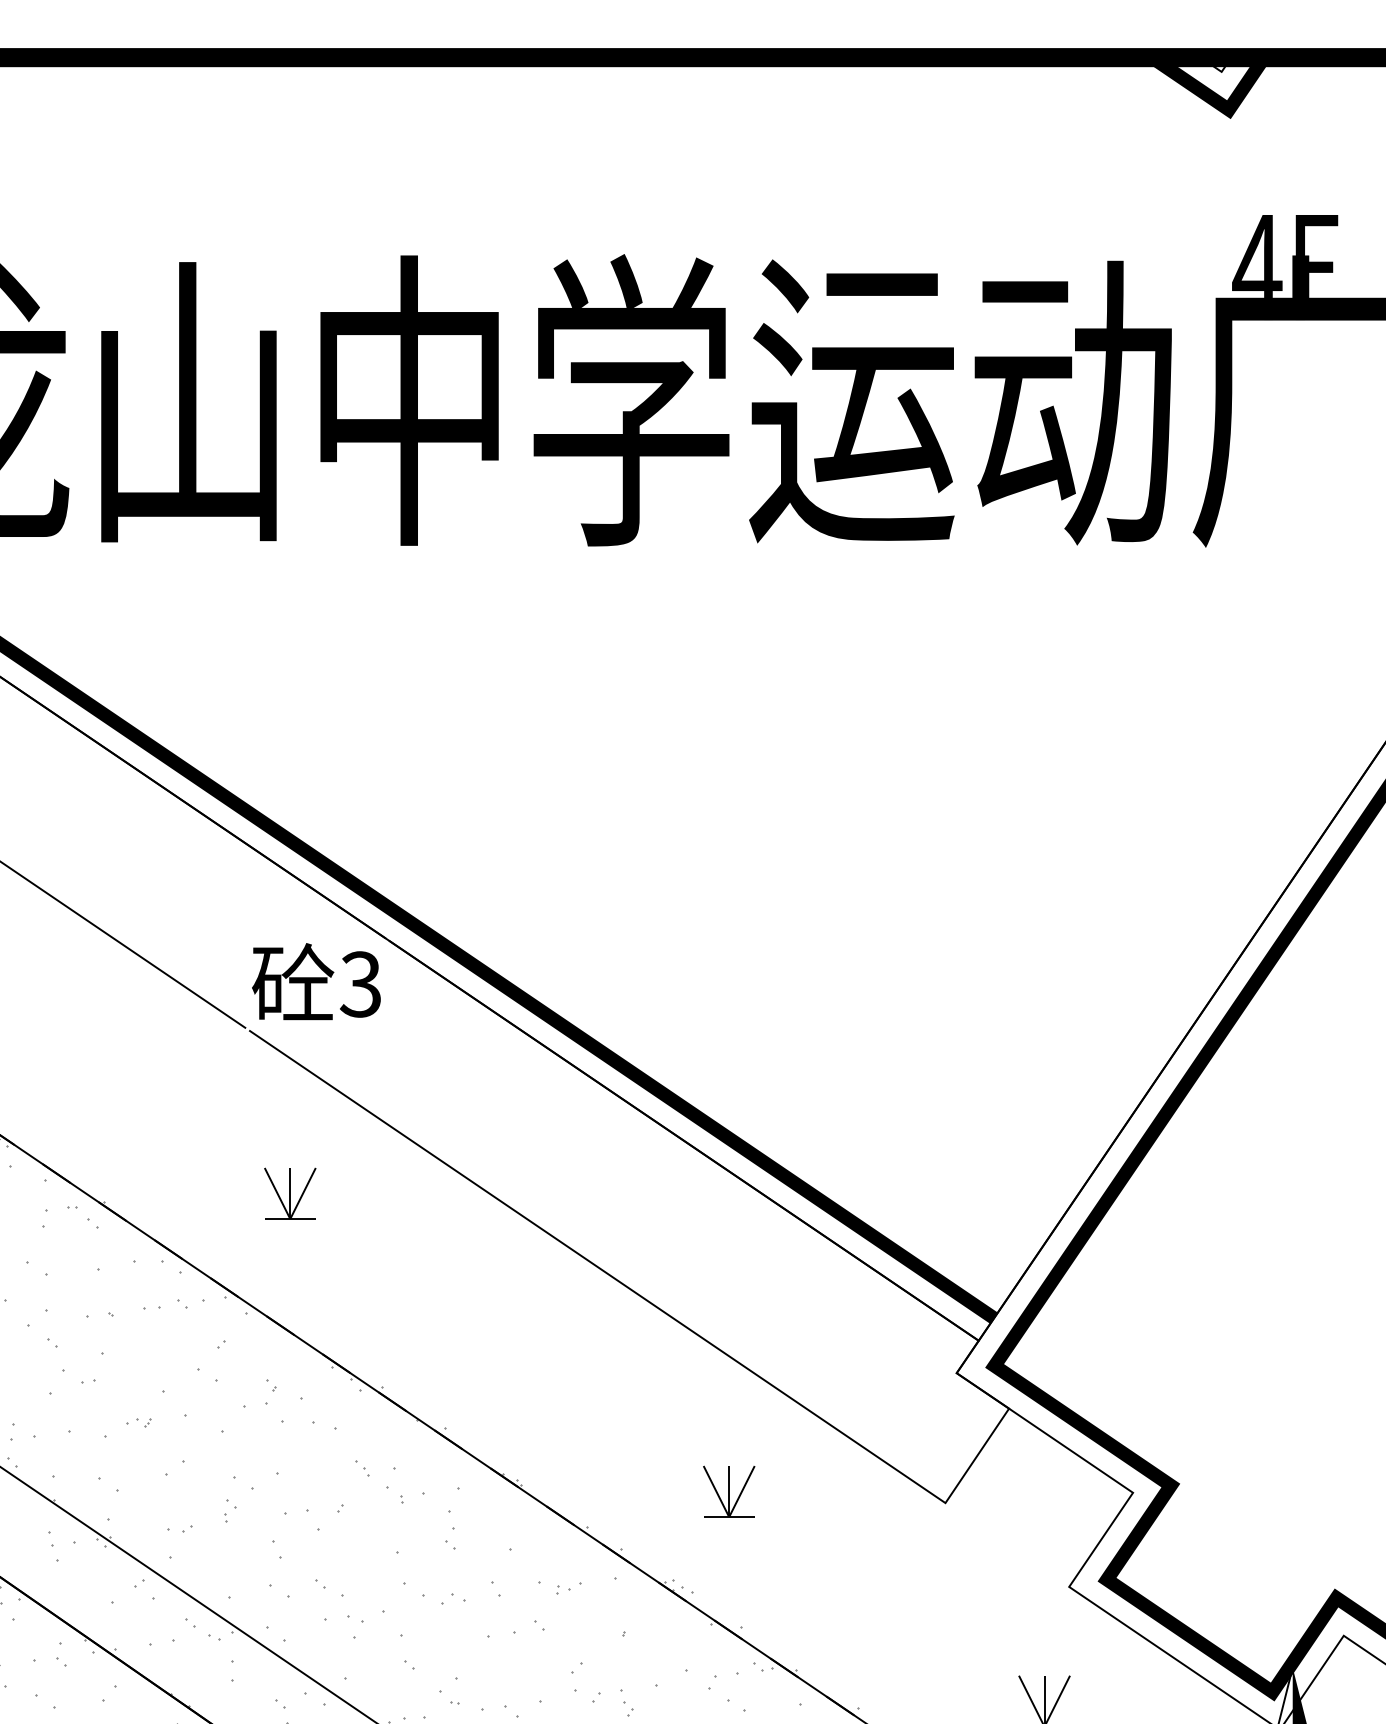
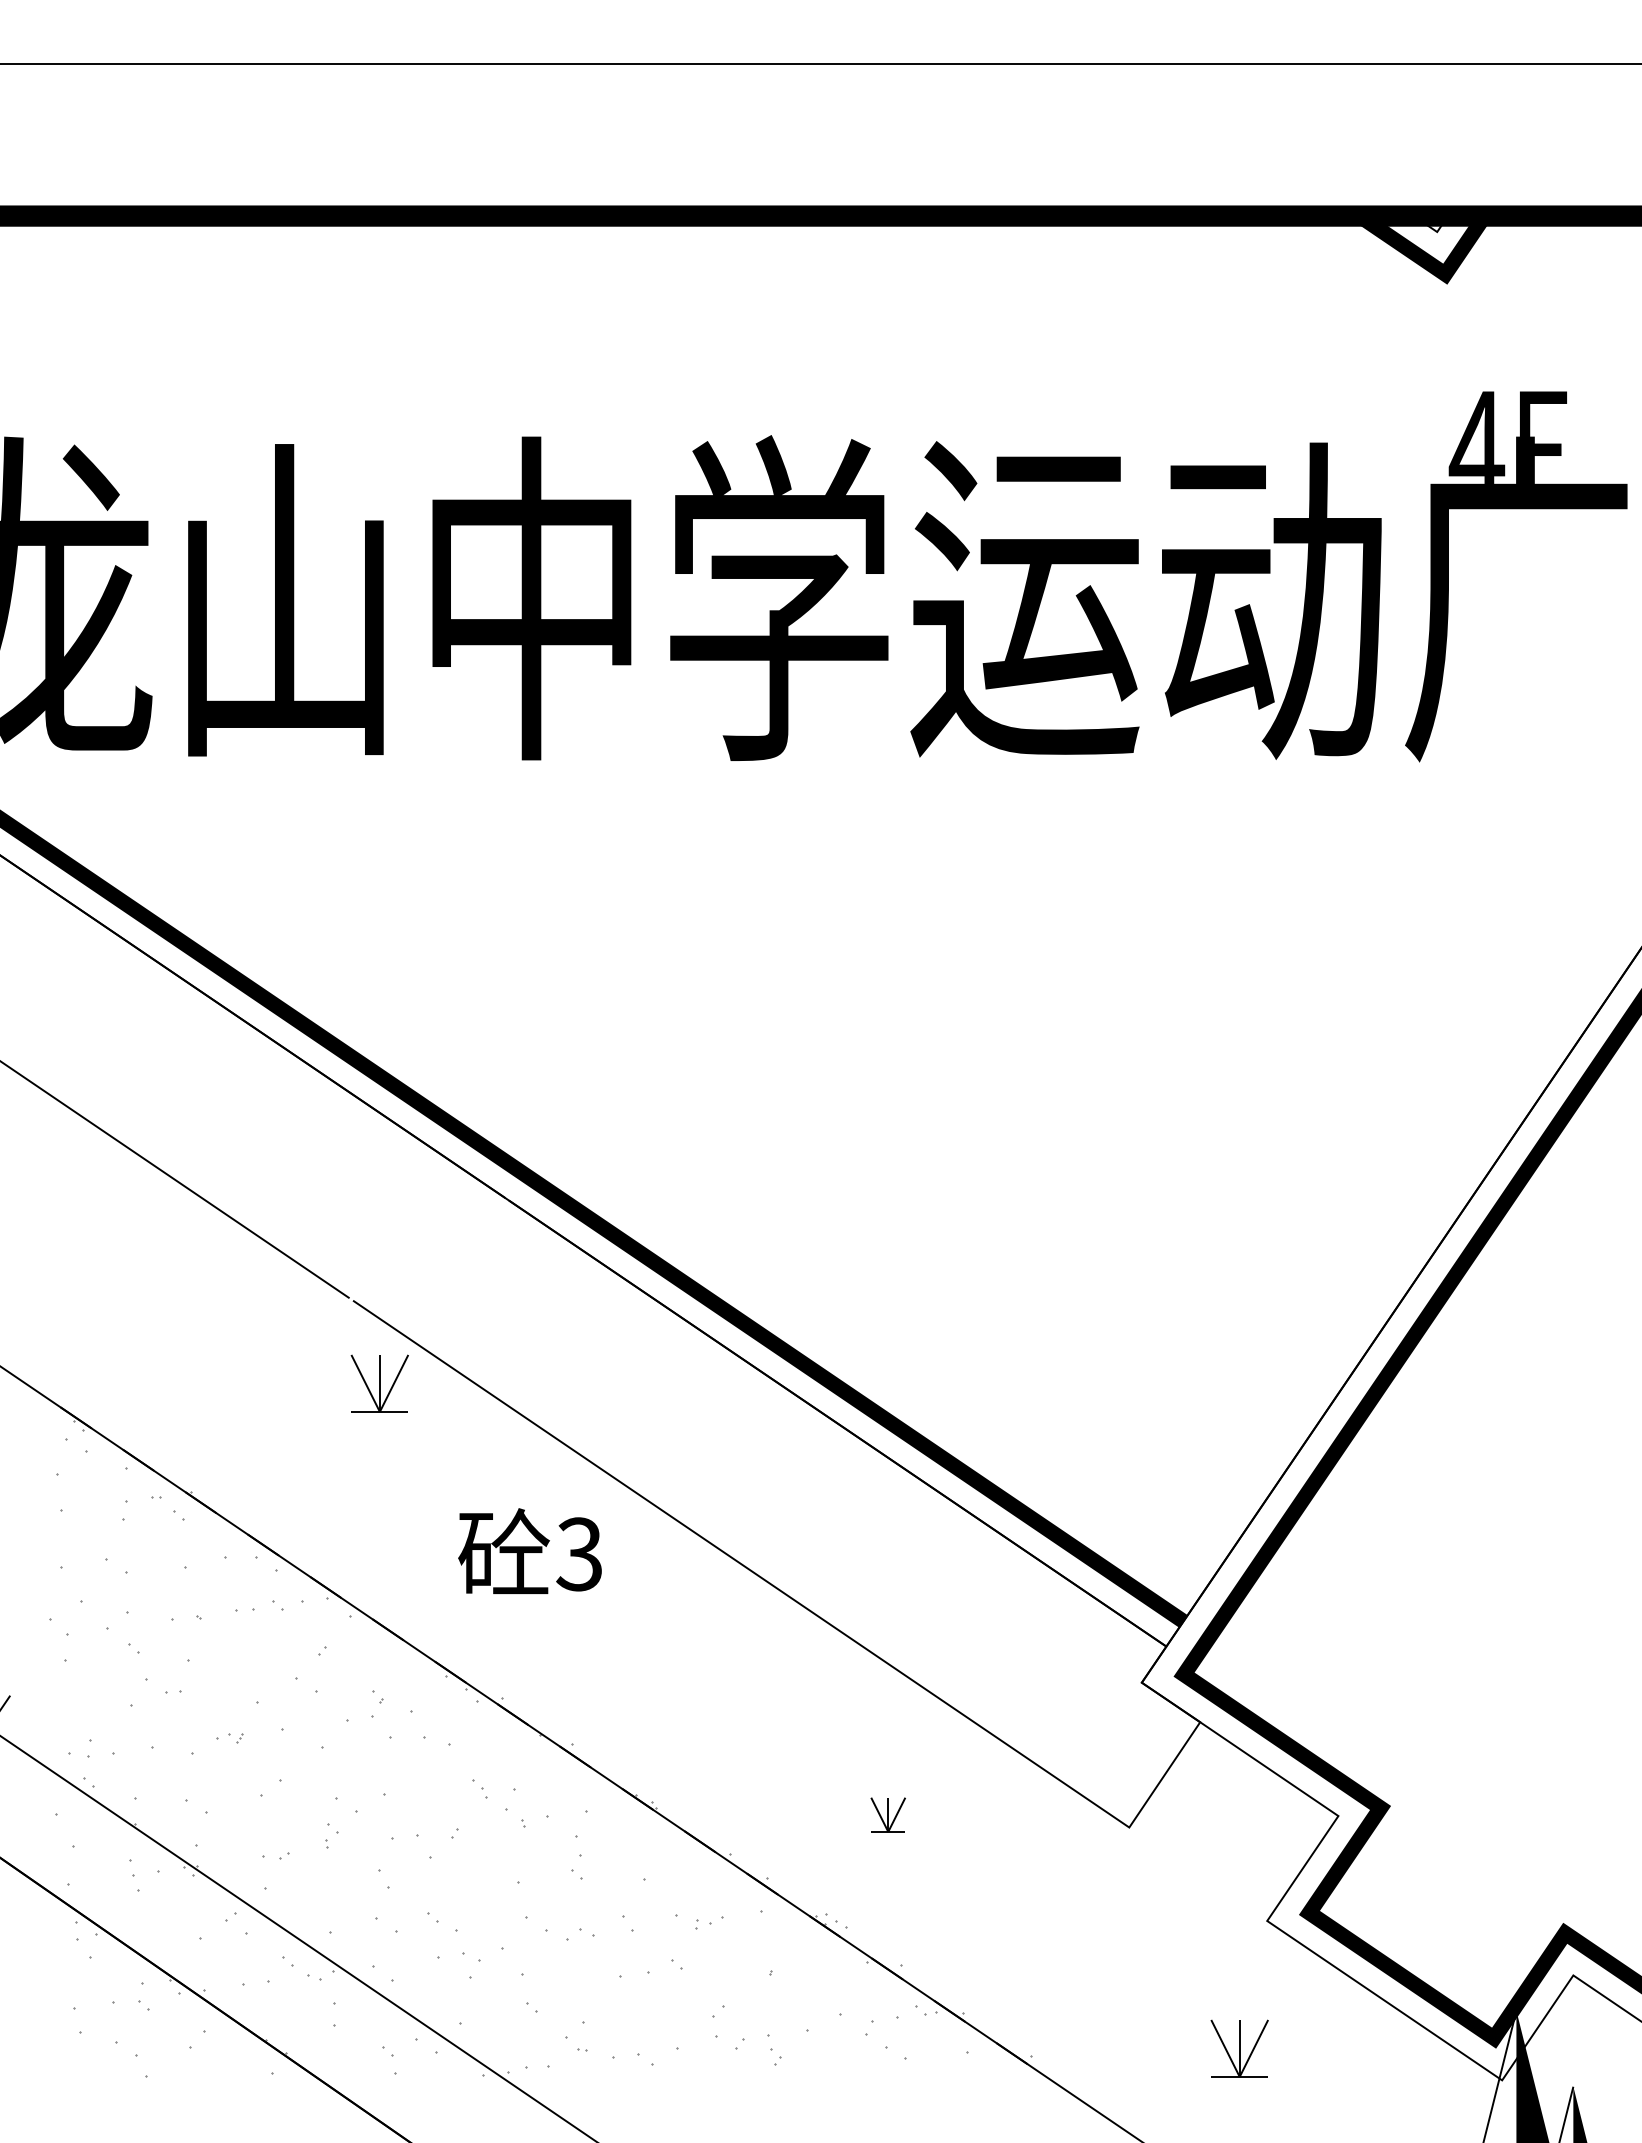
text: (315, 981) -> (529, 1550), moved
part: (289, 1193) -> (379, 1383), moved
part: (729, 1491) -> (888, 1814), size x0.6

